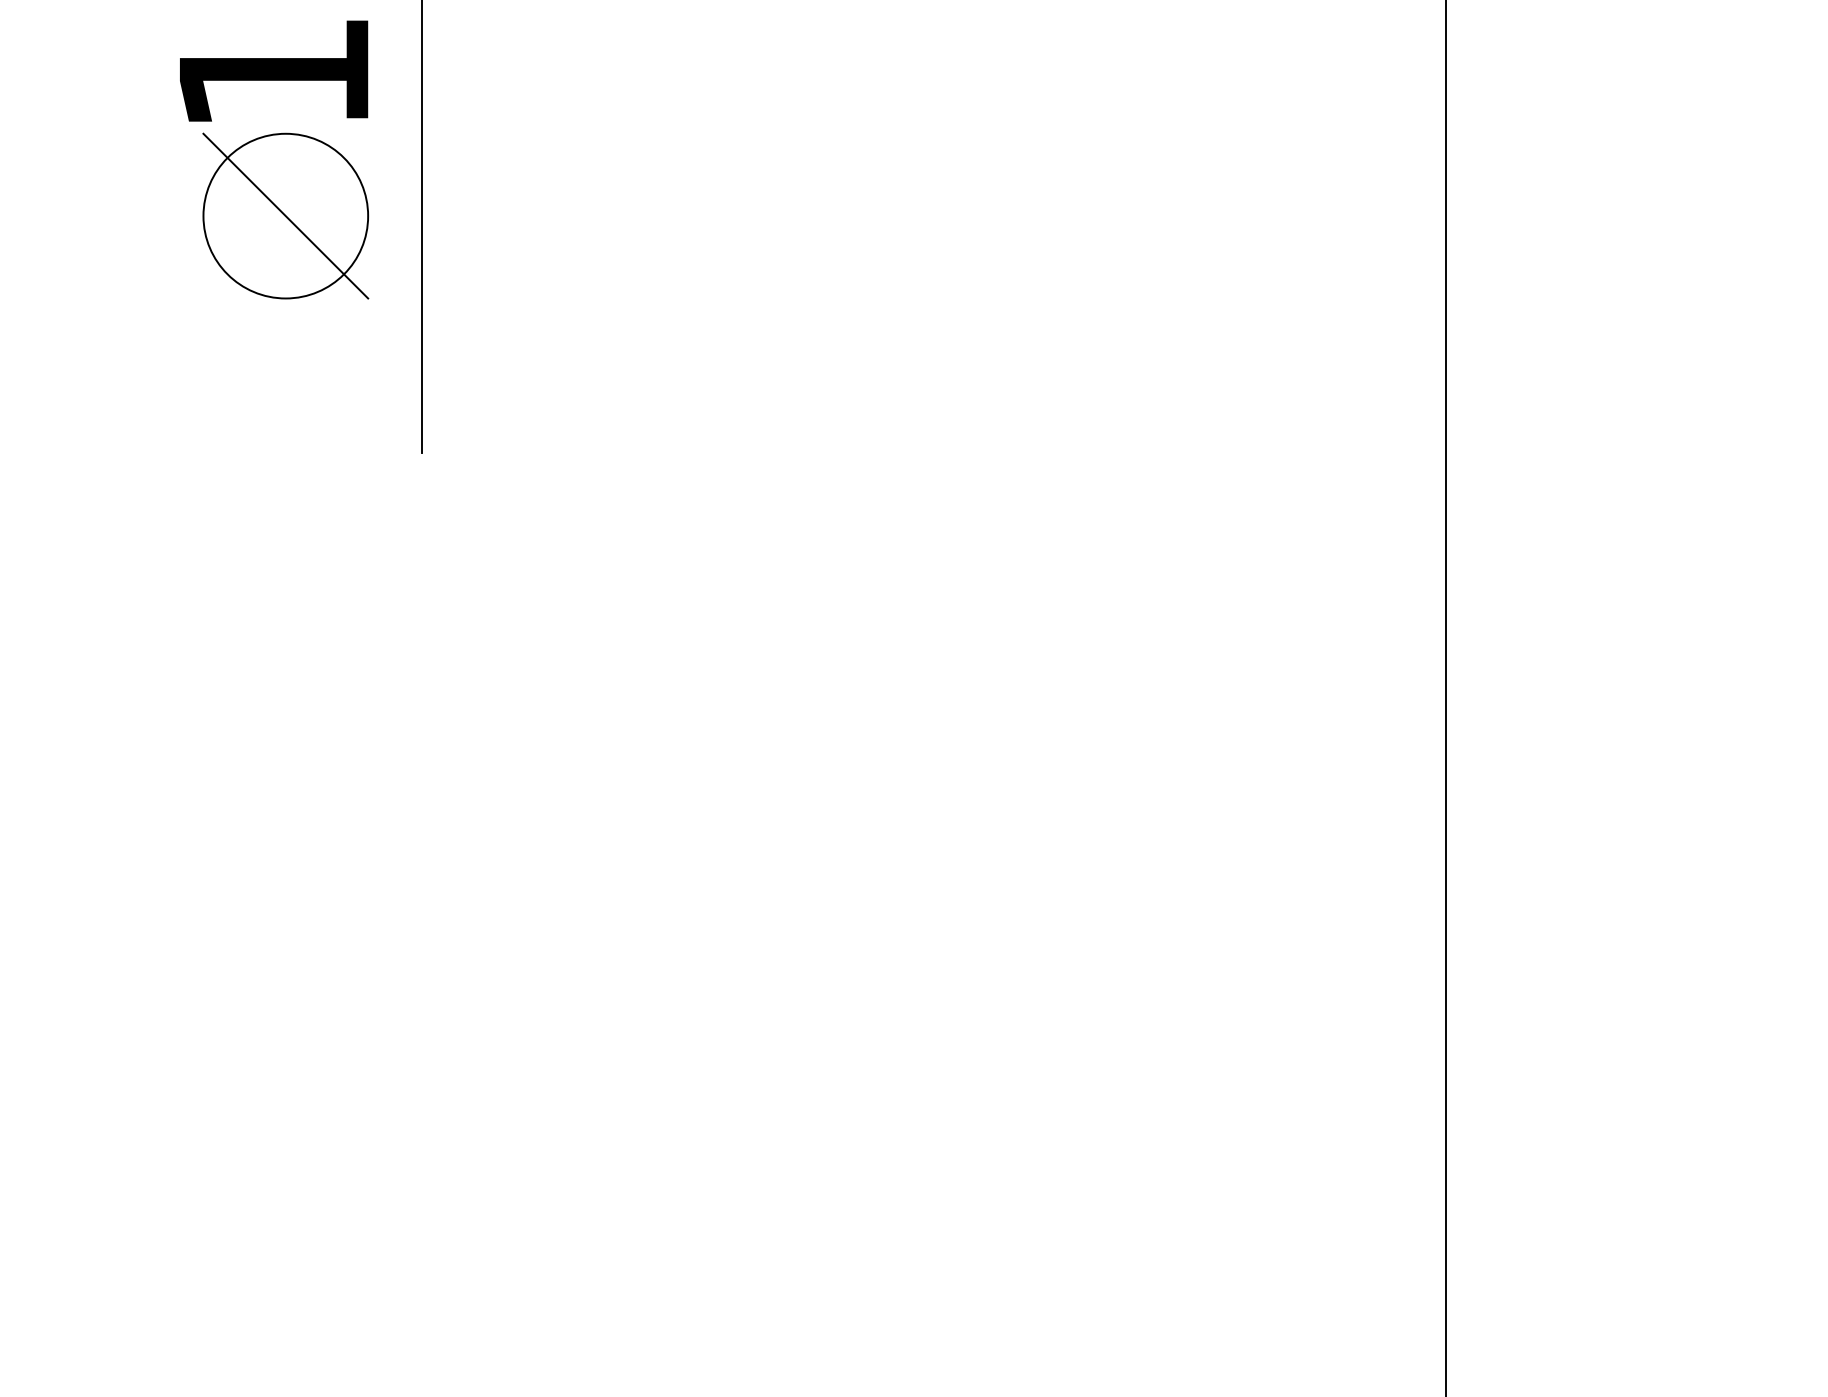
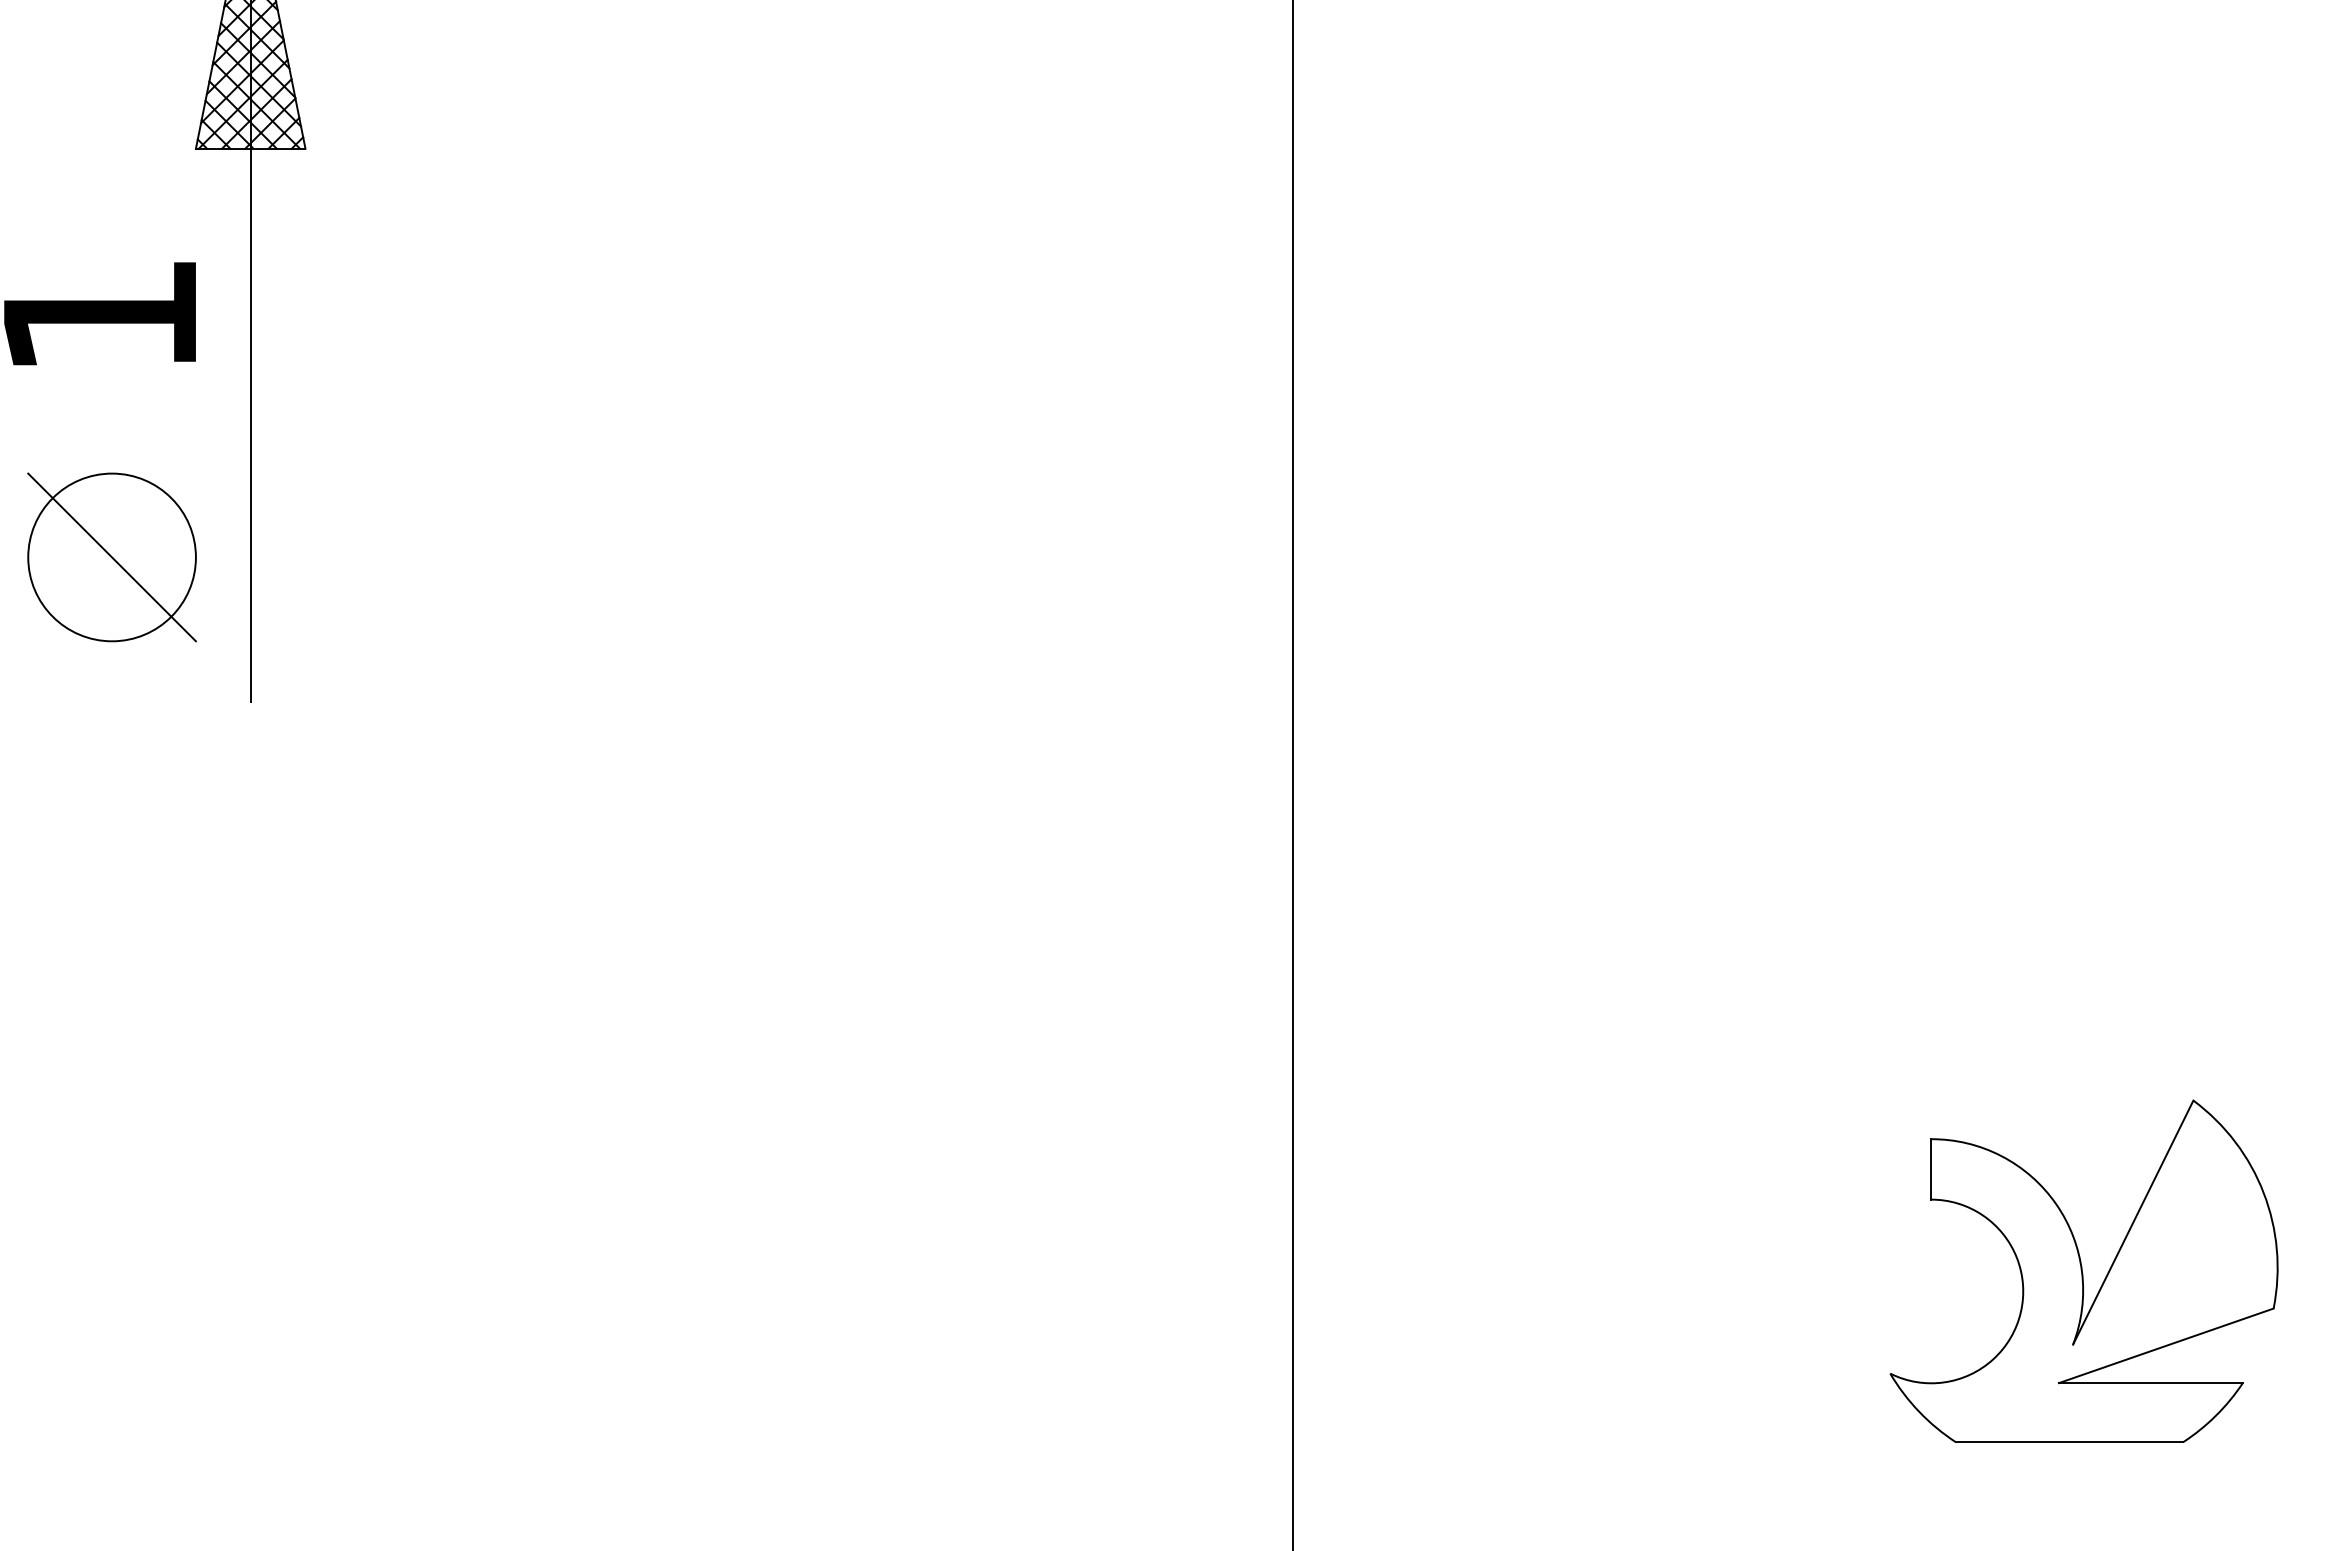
part: (285, 216) -> (111, 557), moved

